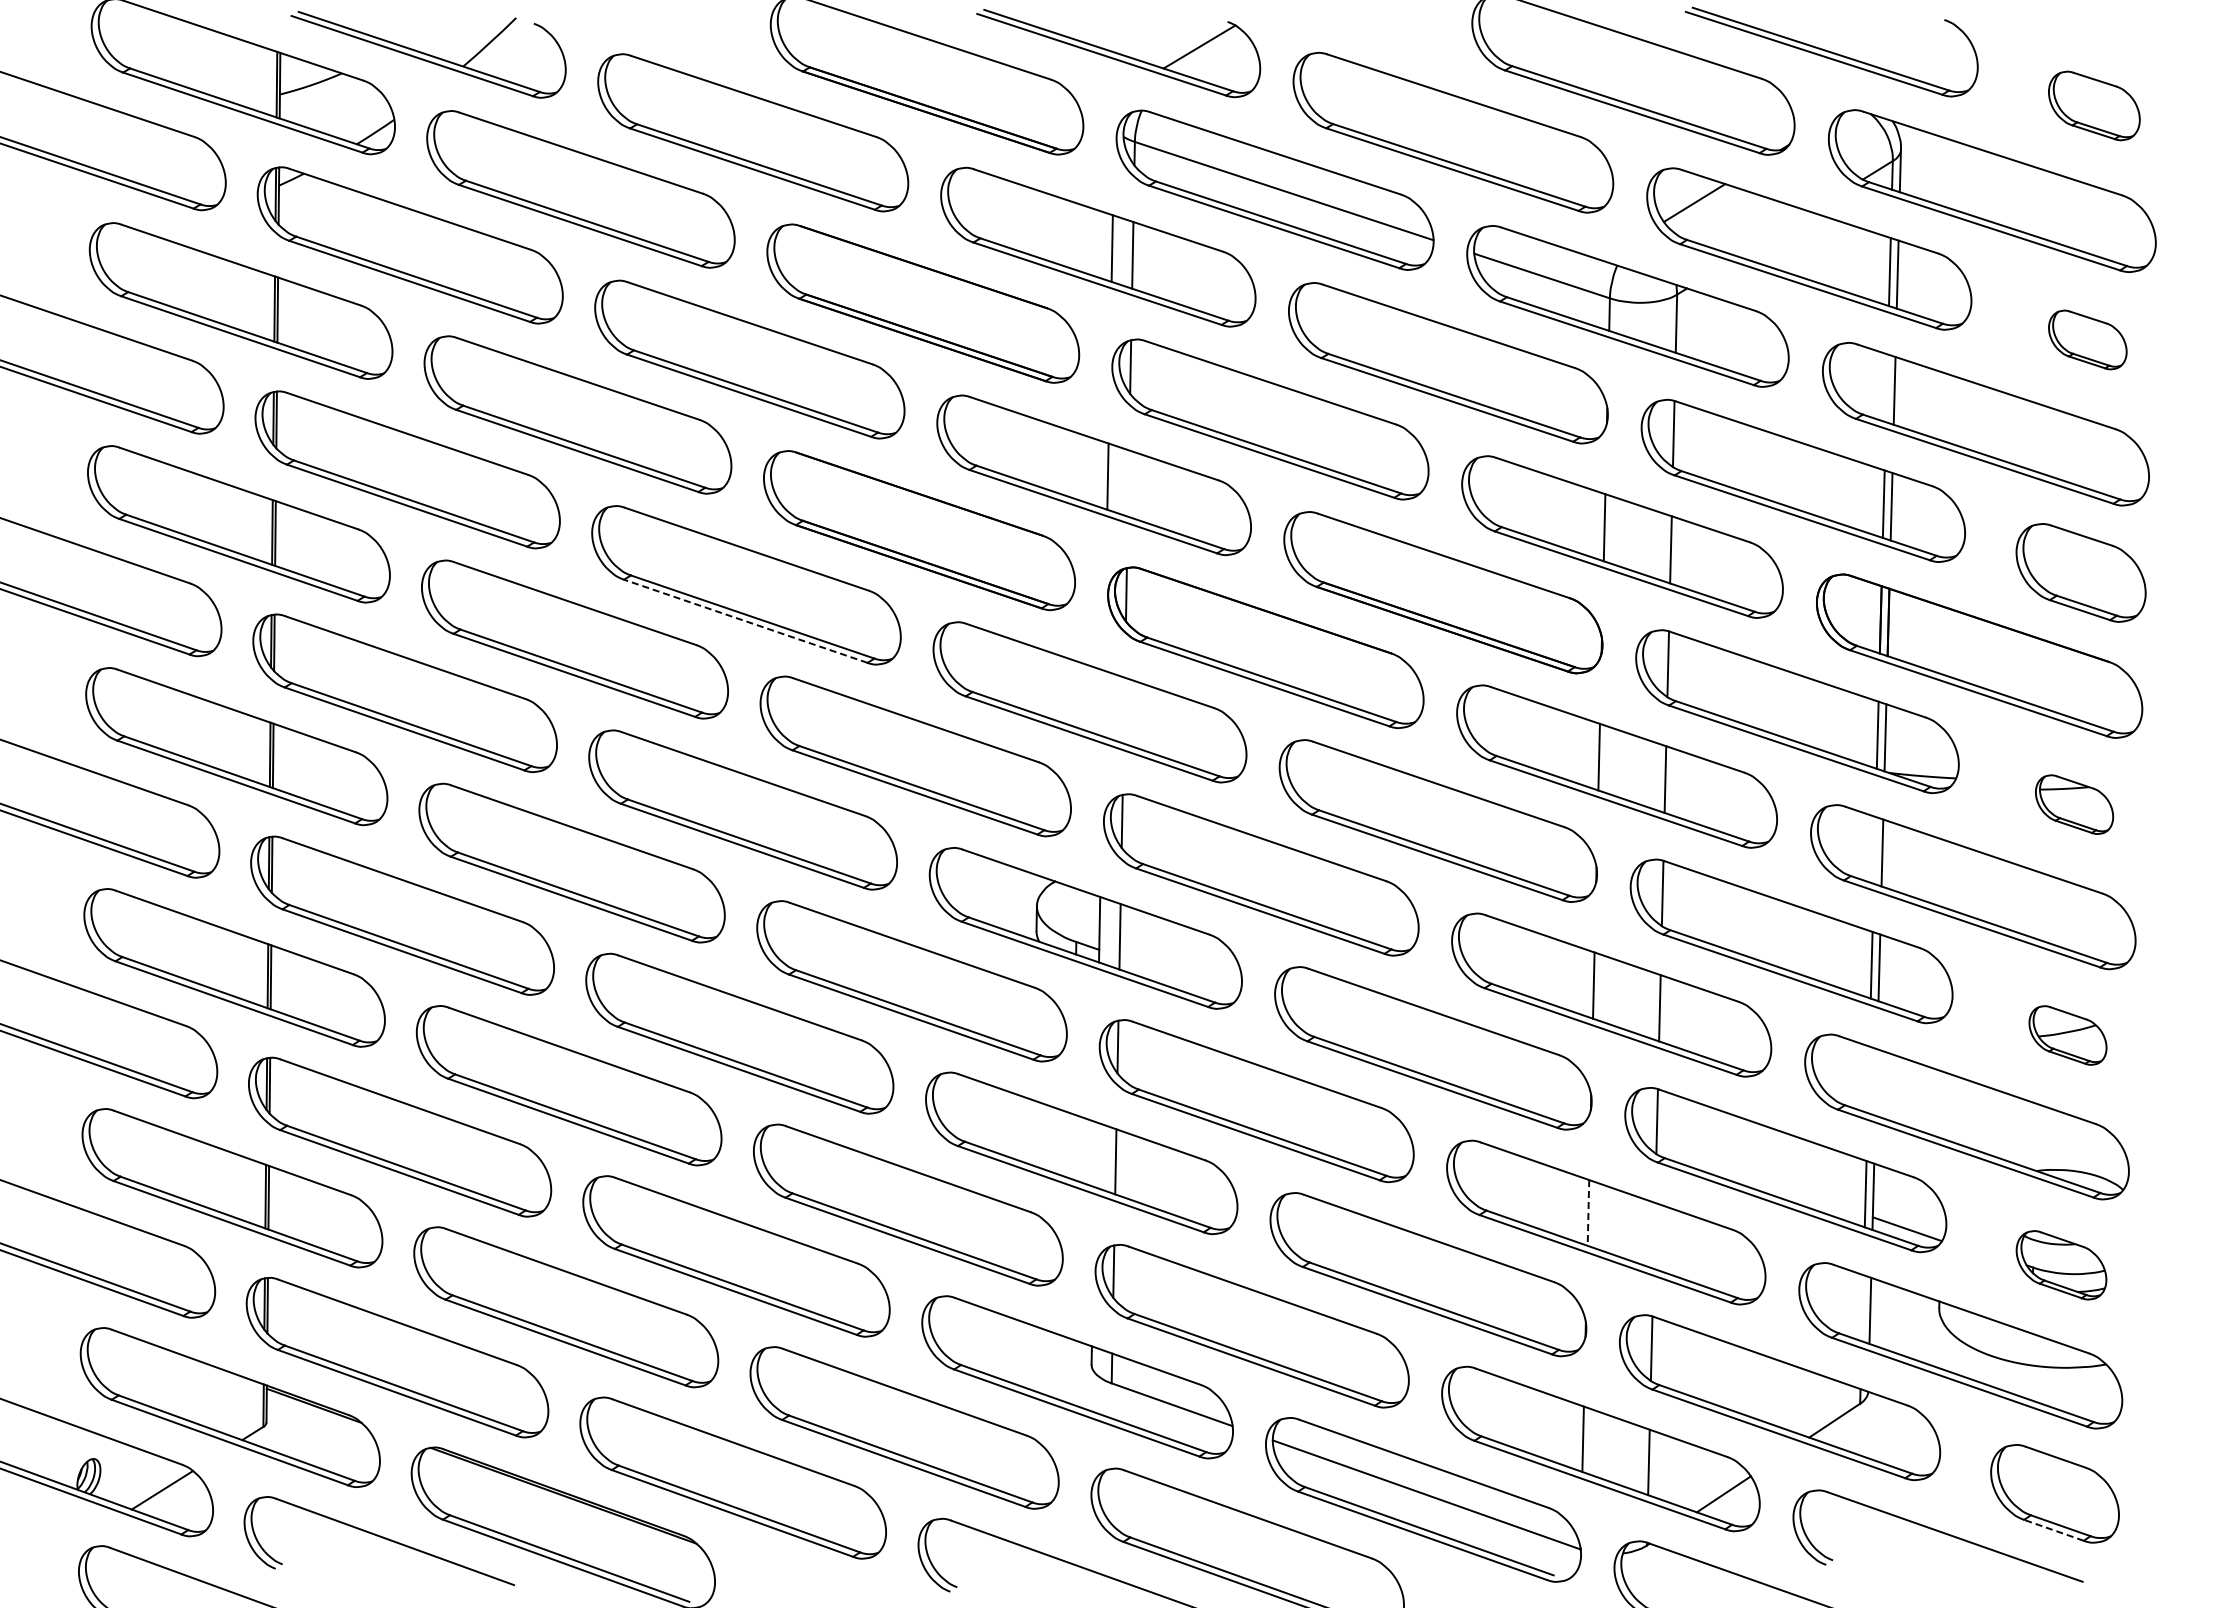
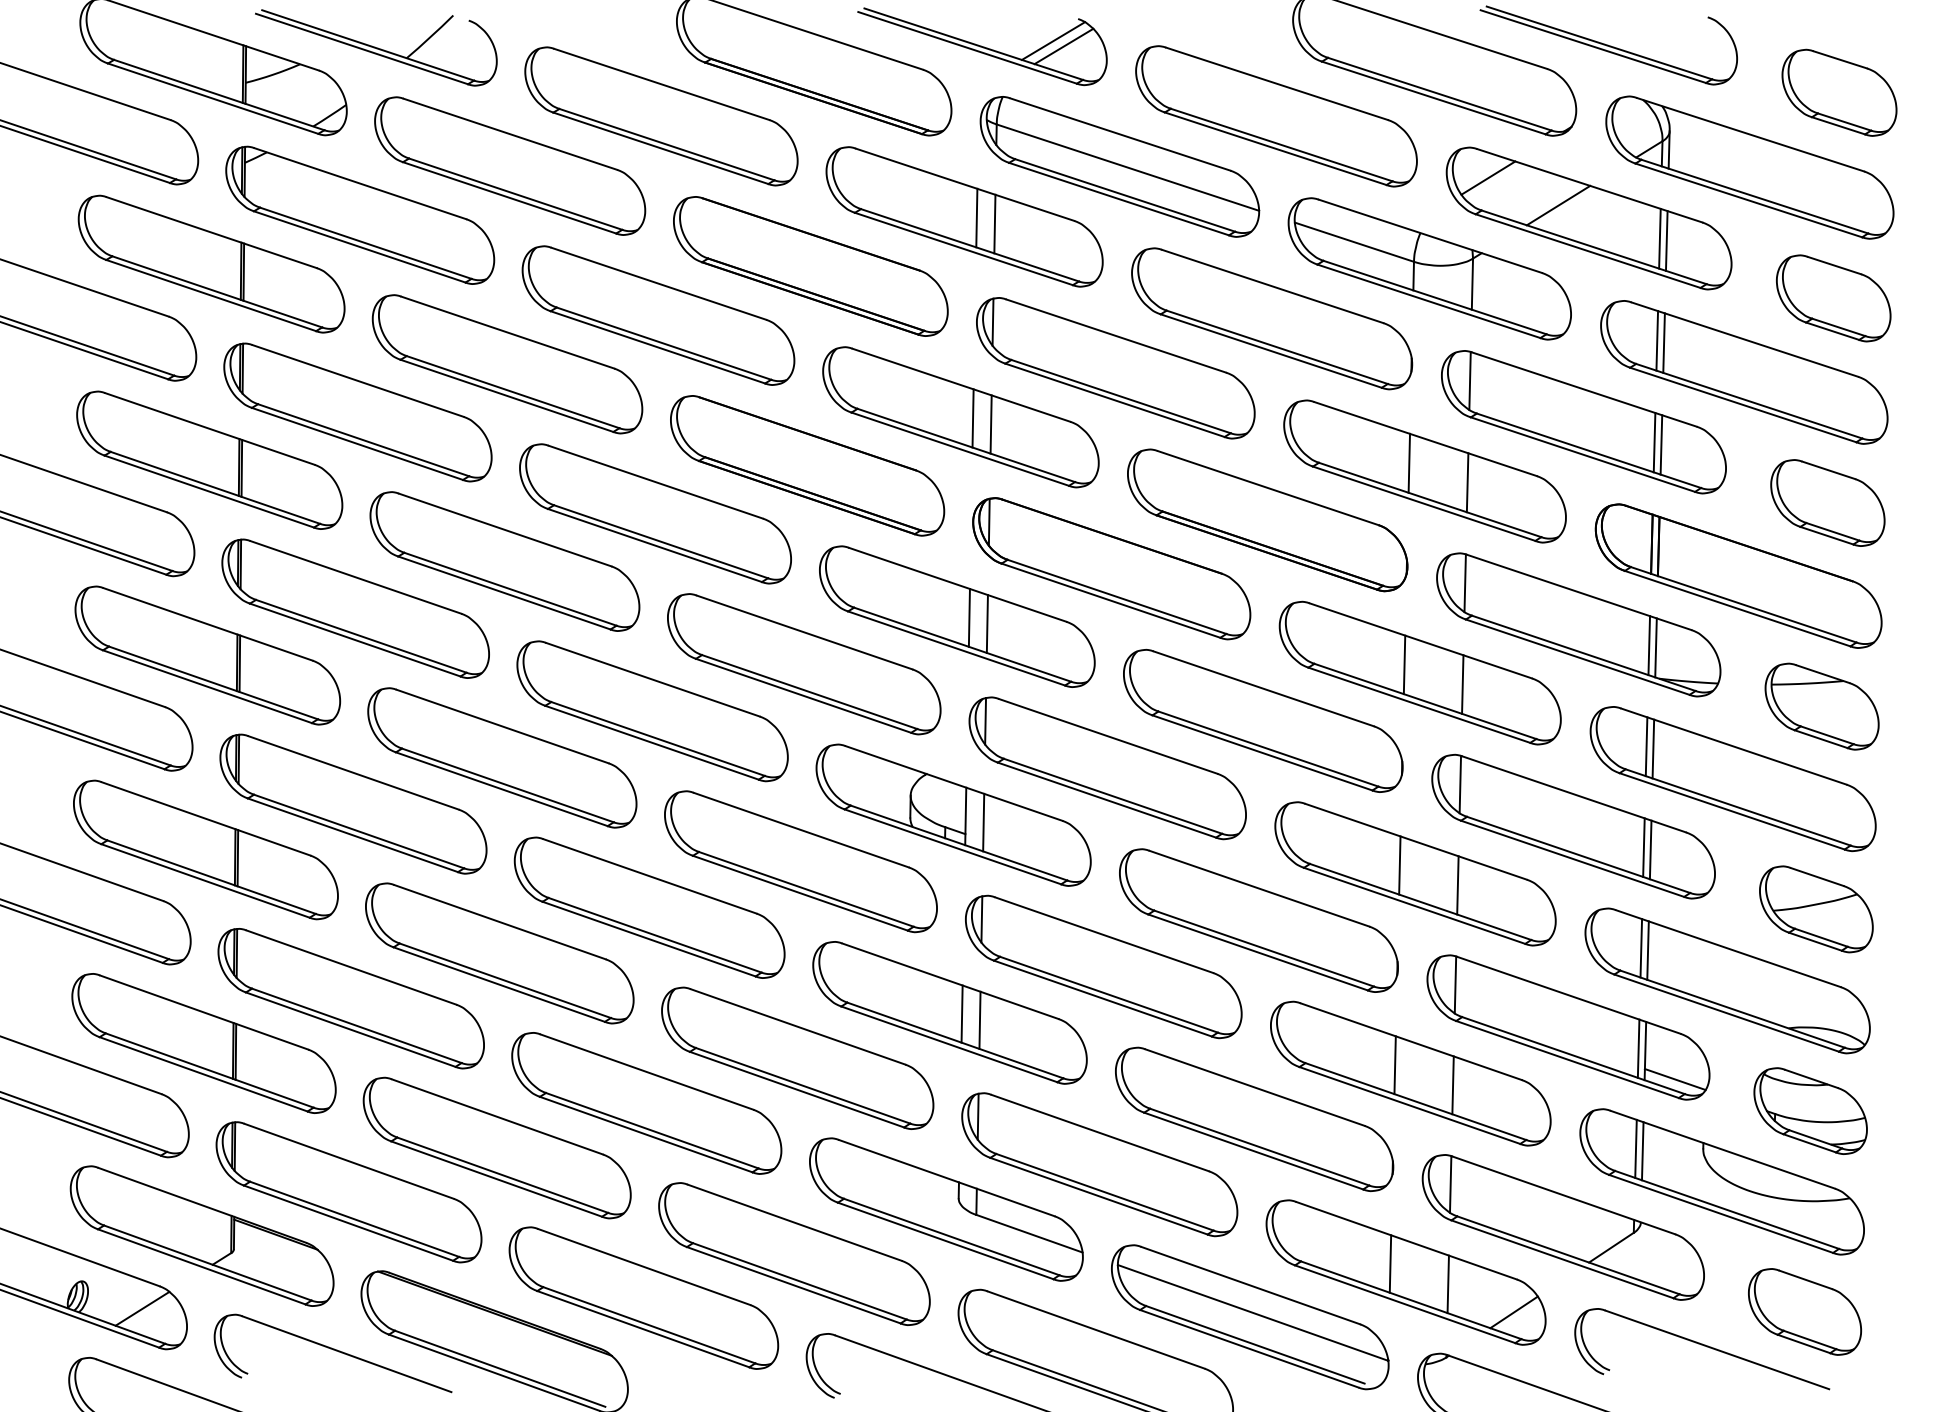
line: (1210, 53) -> (1063, 46), added
part: (2094, 105) -> (1839, 92), size x1.43
line: (1774, 233) -> (1558, 204), added
part: (2087, 339) -> (1833, 297), size x1.67
line: (1886, 388) -> (1656, 341), added
line: (1128, 483) -> (991, 424), added
line: (745, 621) -> (654, 545), dashed -> solid
line: (1103, 703) -> (969, 617), added
line: (1123, 710) -> (986, 623), added
part: (2074, 804) -> (1822, 706), size x1.67
line: (1874, 849) -> (1646, 745), added
part: (2067, 1035) -> (1815, 909), size x1.67
line: (1868, 1079) -> (1641, 947), added
line: (1876, 1082) -> (1648, 950), added
line: (1095, 1154) -> (962, 1013), added
line: (1588, 1212) -> (1395, 1064), dashed -> solid
line: (1654, 1235) -> (1453, 1085), added
part: (2061, 1265) -> (1810, 1111), size x1.43
line: (1862, 1308) -> (1635, 1149), added
line: (2053, 1530) -> (1803, 1344), dashed -> solid

